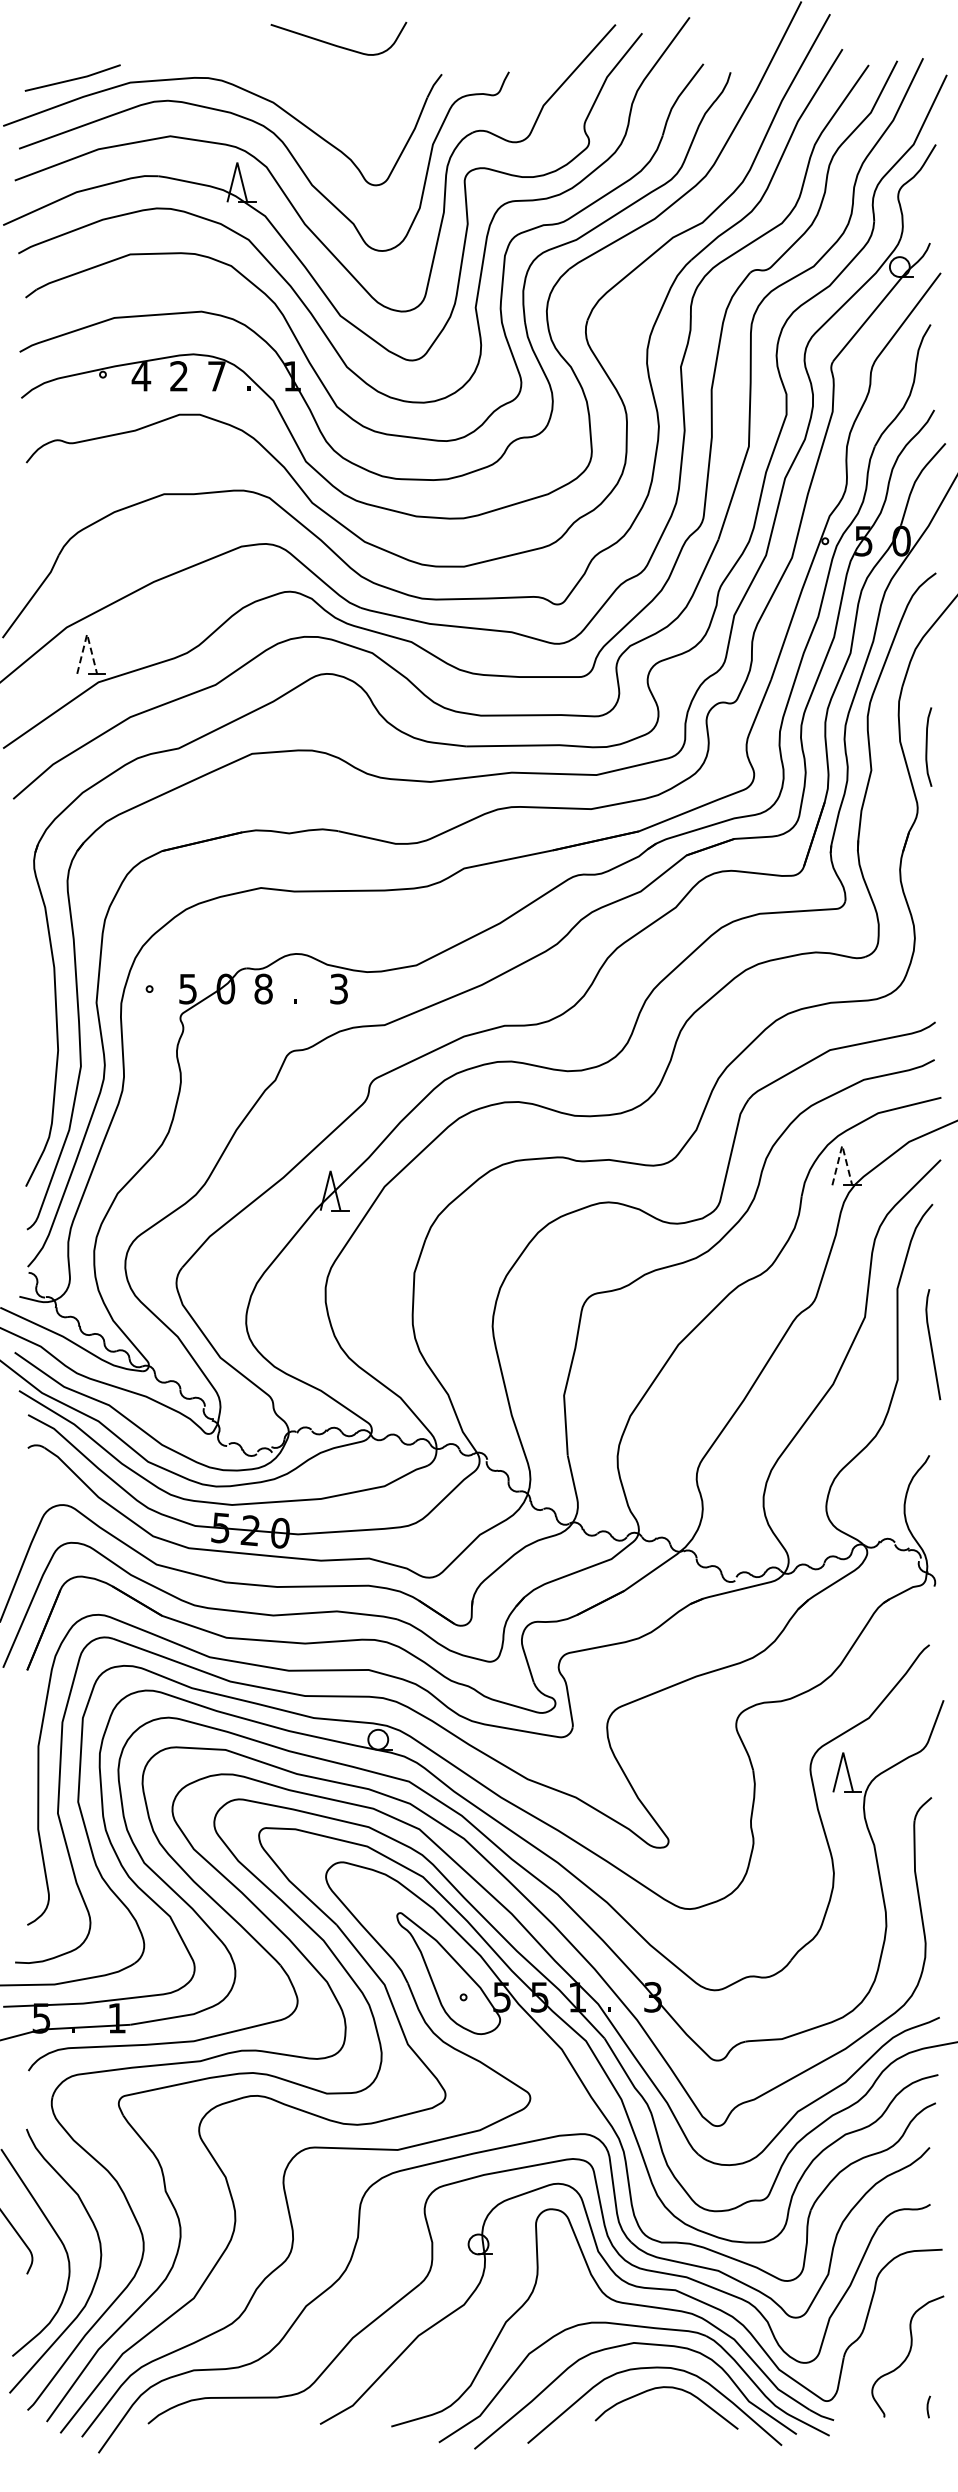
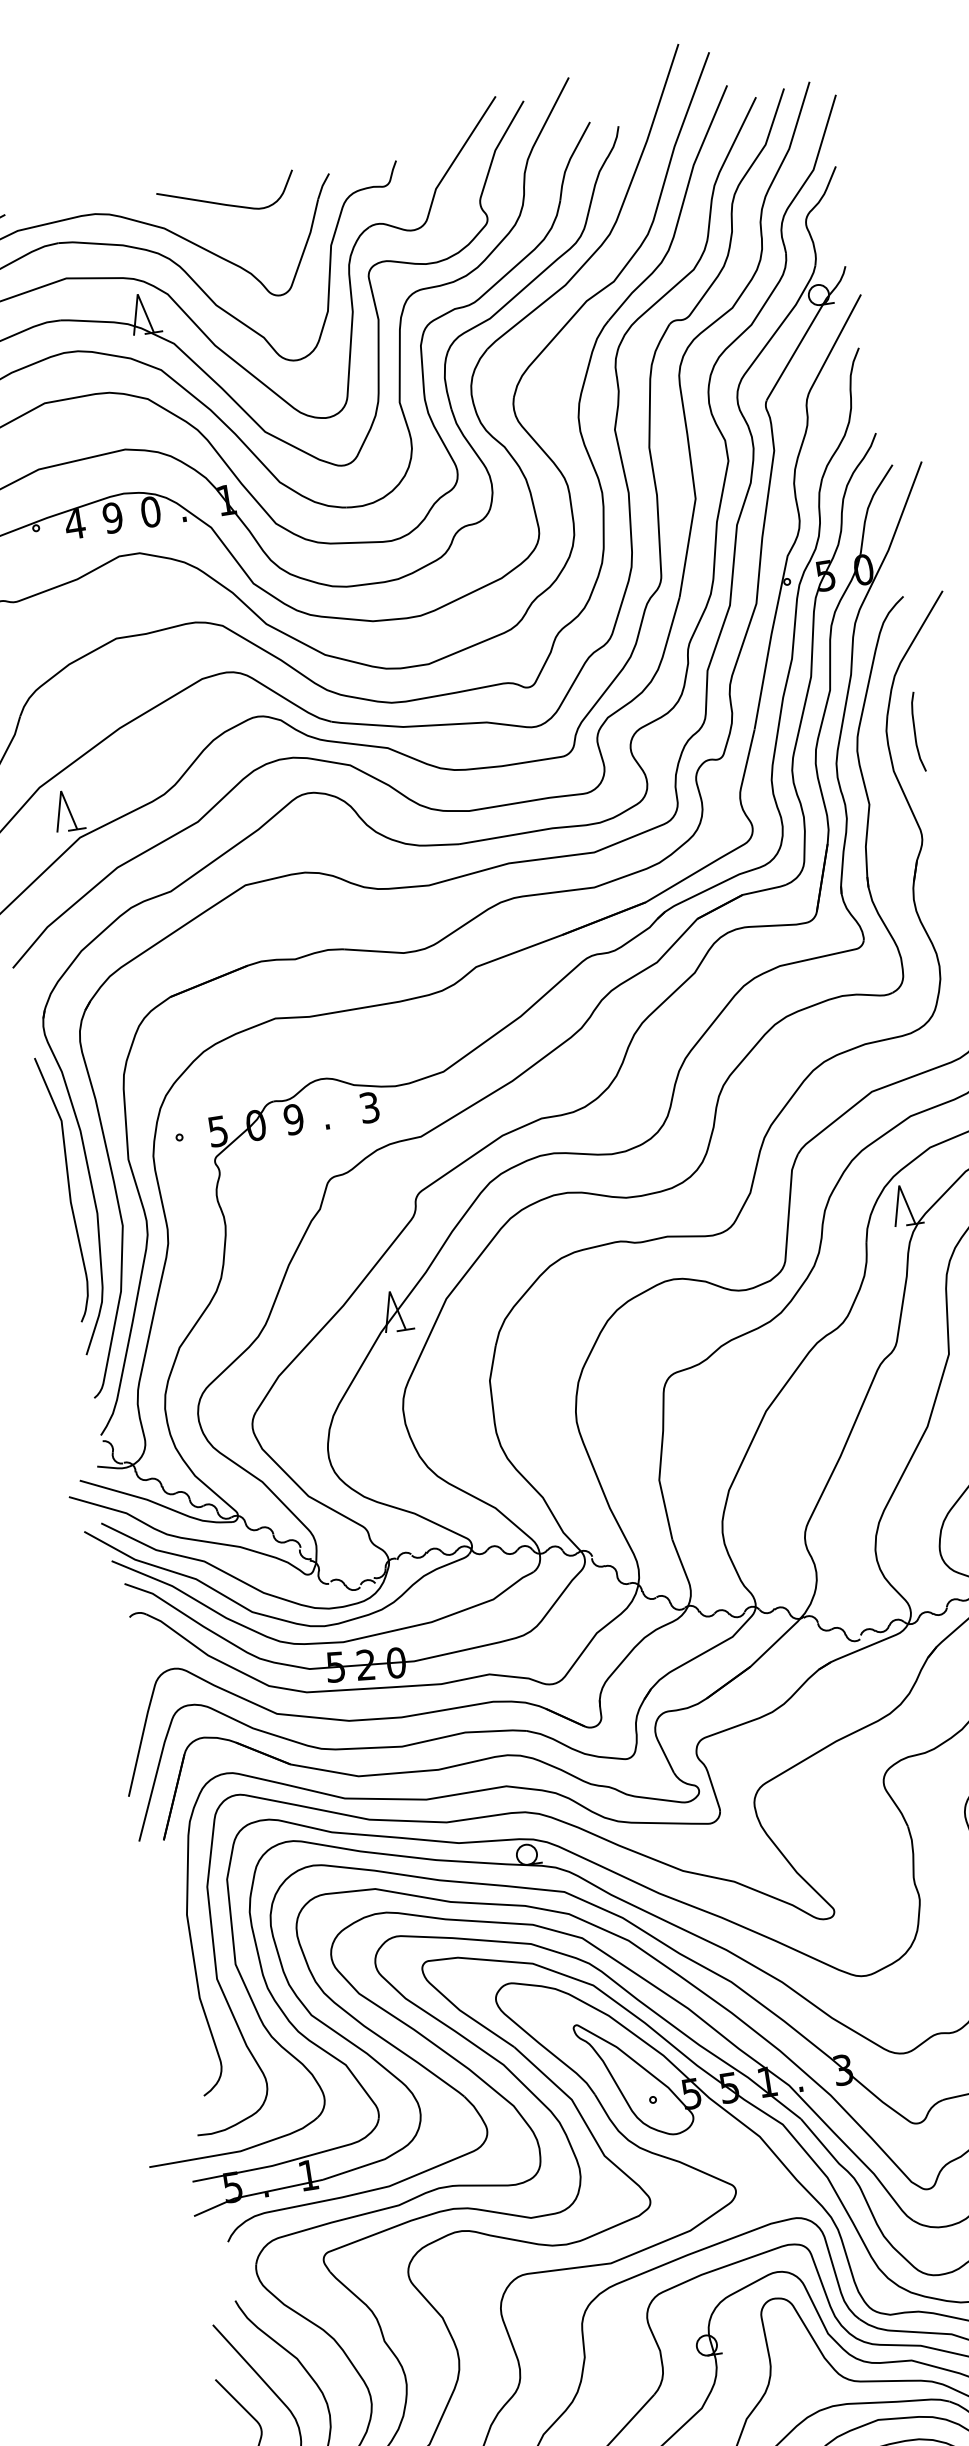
curve: (335, 44) -> (224, 203), moved
text: (179, 376) -> (113, 518), 2 -> 9
text: (216, 376) -> (150, 512), 7 -> 0
line: (87, 634) -> (61, 791), dashed -> solid
curve: (927, 746) -> (915, 731), moved
text: (263, 988) -> (293, 1118), 8 -> 9
curve: (33, 1021) -> (68, 1188), added
line: (842, 1145) -> (899, 1185), dashed -> solid

